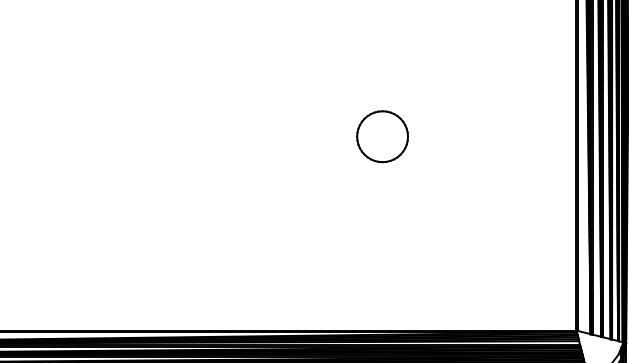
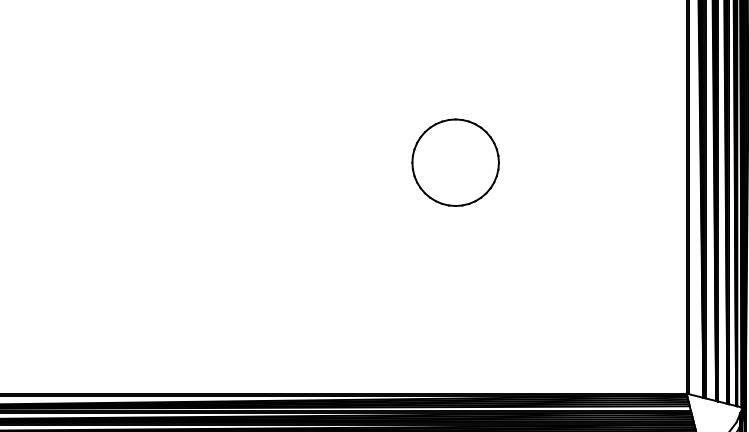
part: (382, 136) -> (455, 162), size x1.43

